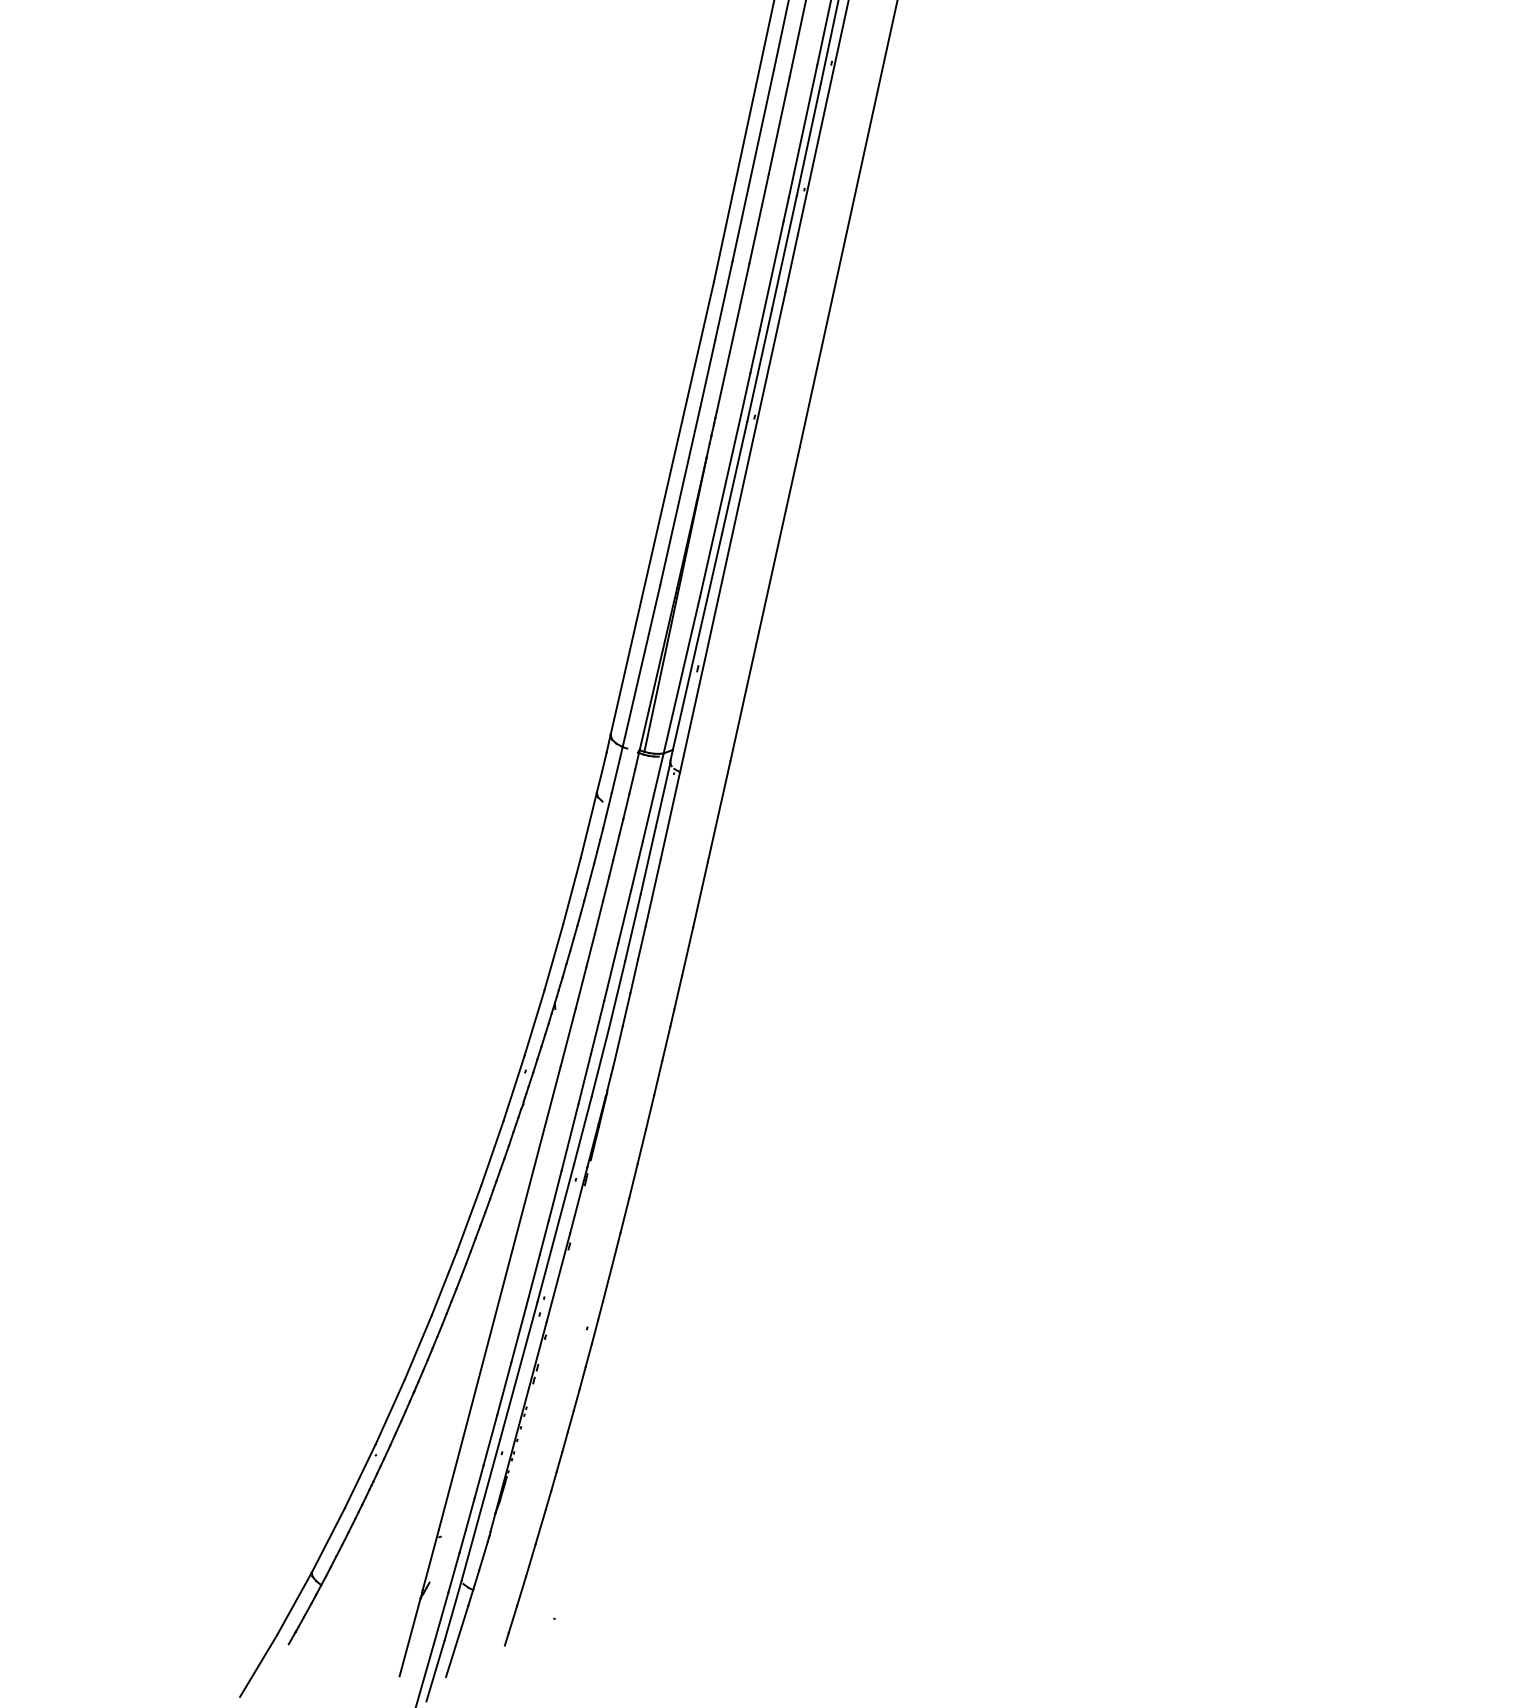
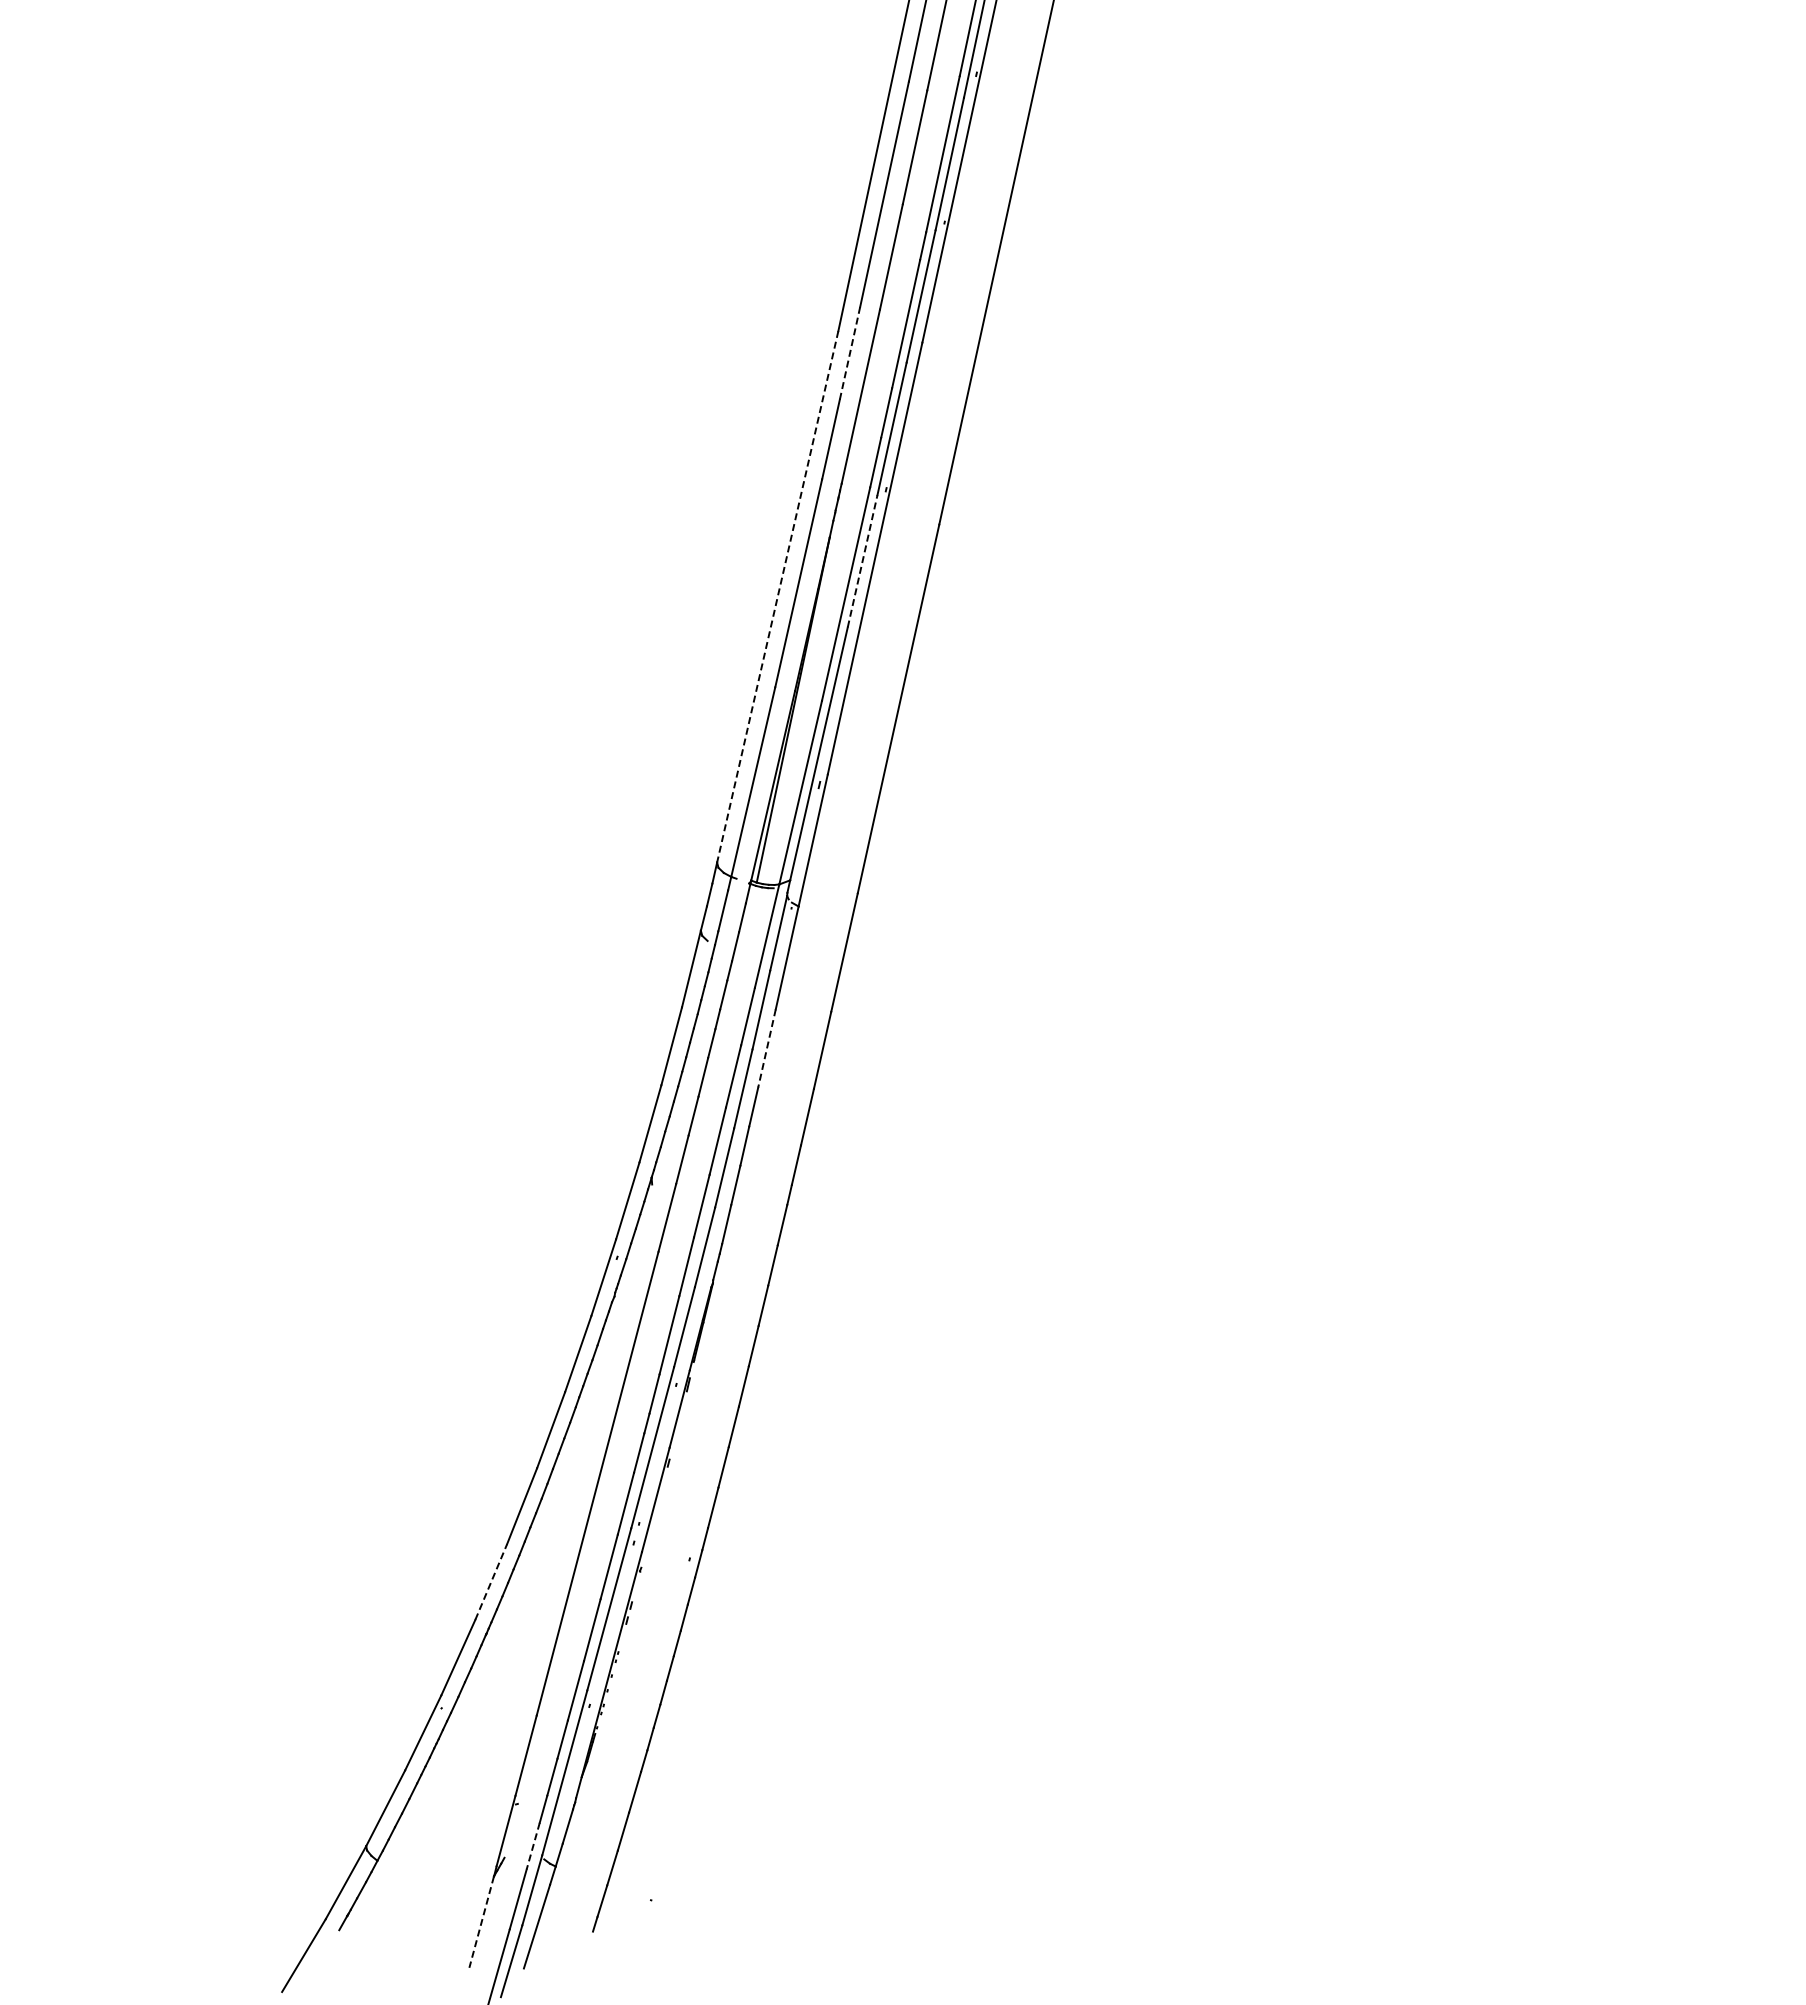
line: (724, 300) -> (850, 352), solid -> dashed
line: (734, 478) -> (862, 561), solid -> dashed
line: (662, 508) -> (777, 596), solid -> dashed
line: (652, 893) -> (766, 1048), solid -> dashed
line: (418, 1347) -> (491, 1581), solid -> dashed
line: (454, 1573) -> (533, 1846), solid -> dashed
line: (409, 1637) -> (481, 1922), solid -> dashed

